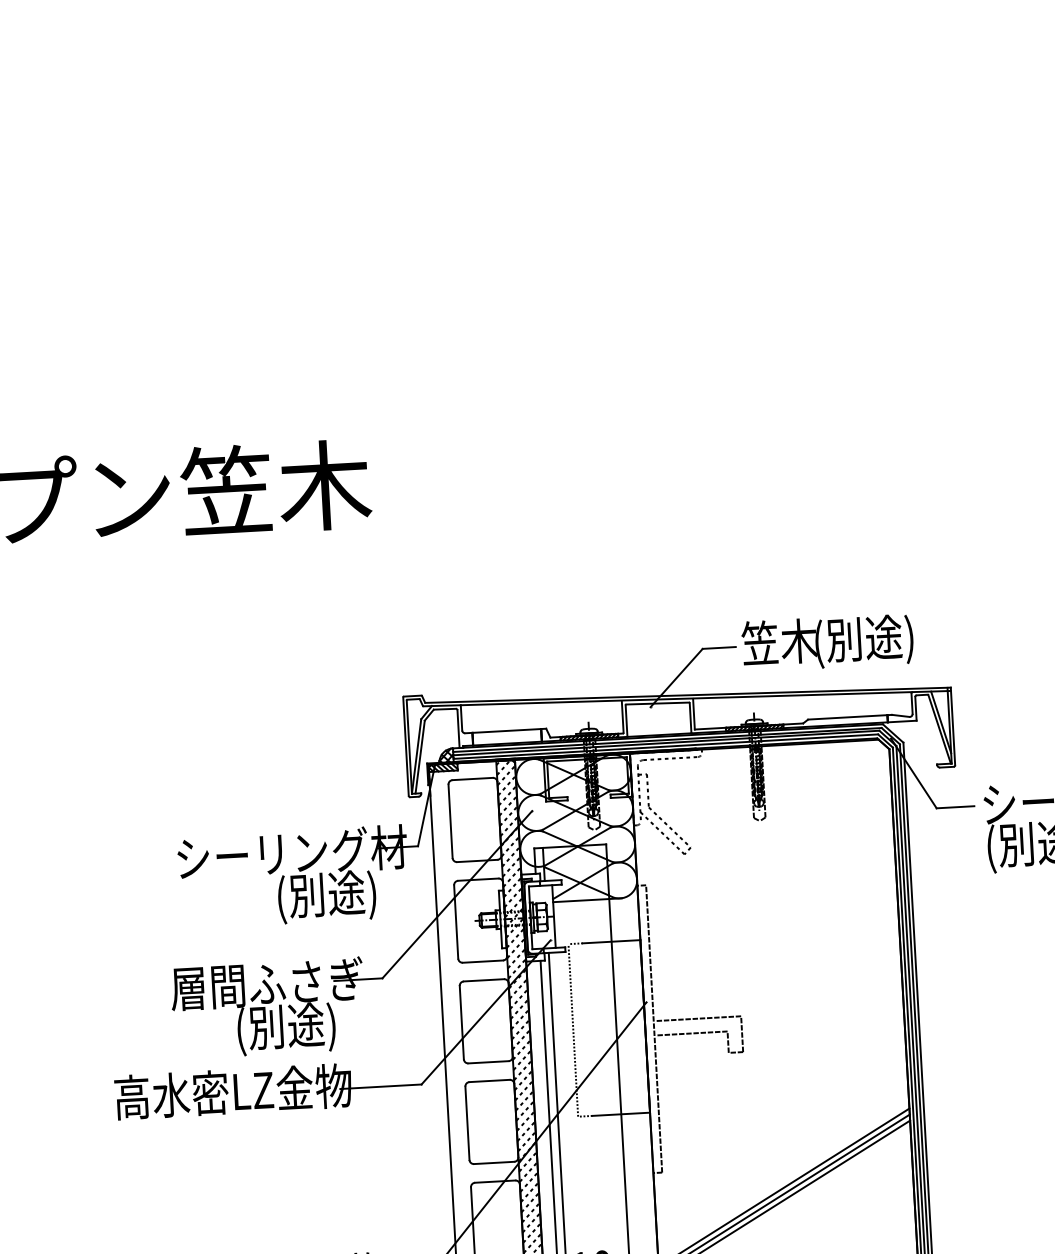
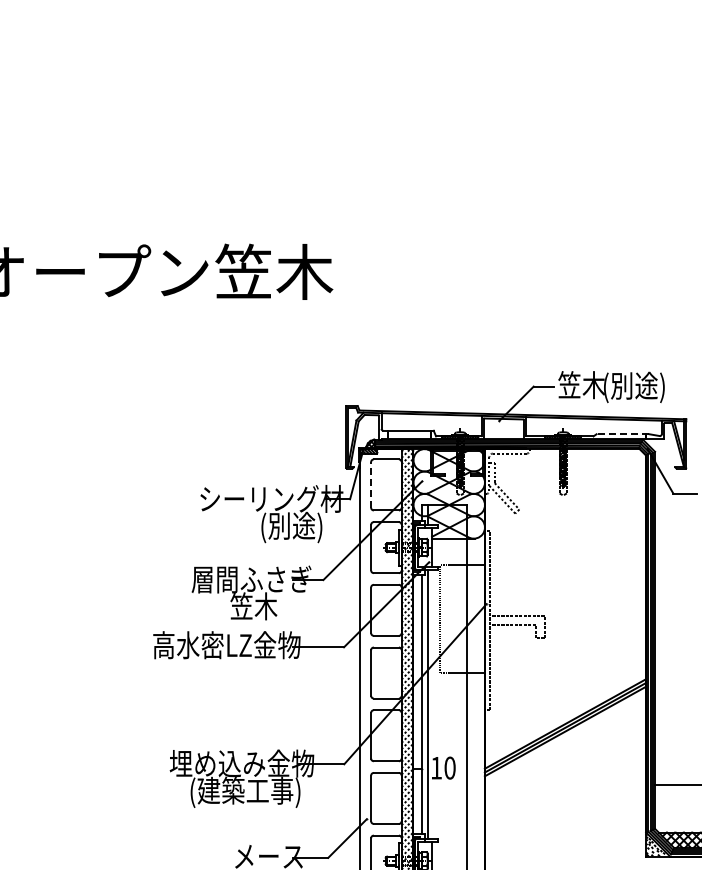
line: (849, 717) -> (622, 434), solid -> dashed
line: (451, 820) -> (371, 484), solid -> dashed
text: (285, 1027) -> (261, 607), (別途) -> 笠木

